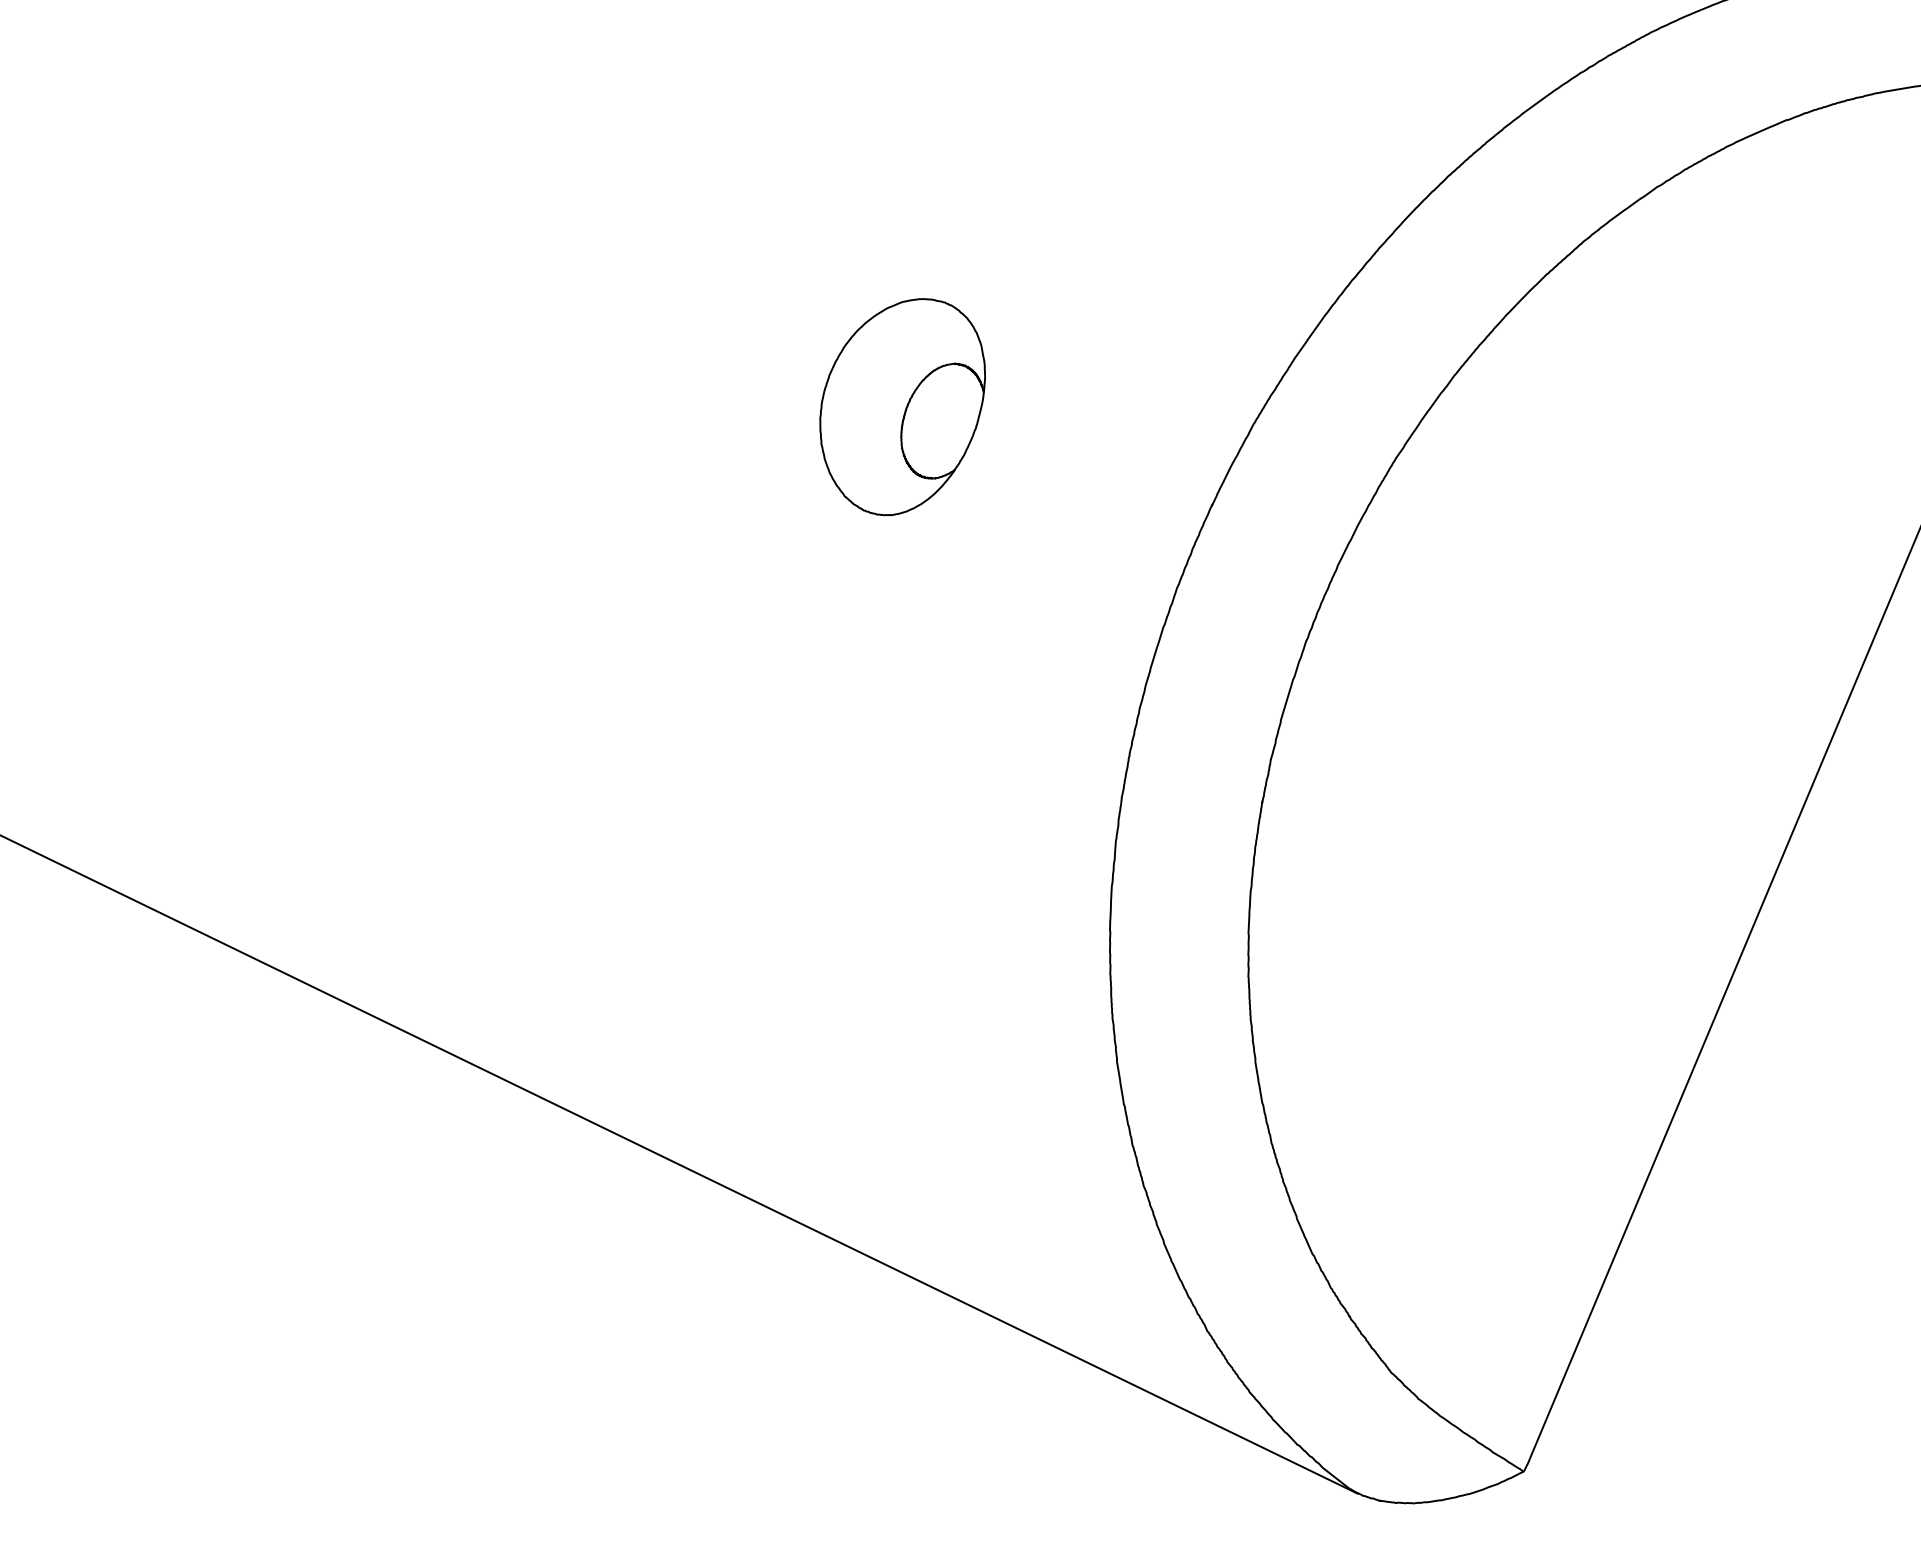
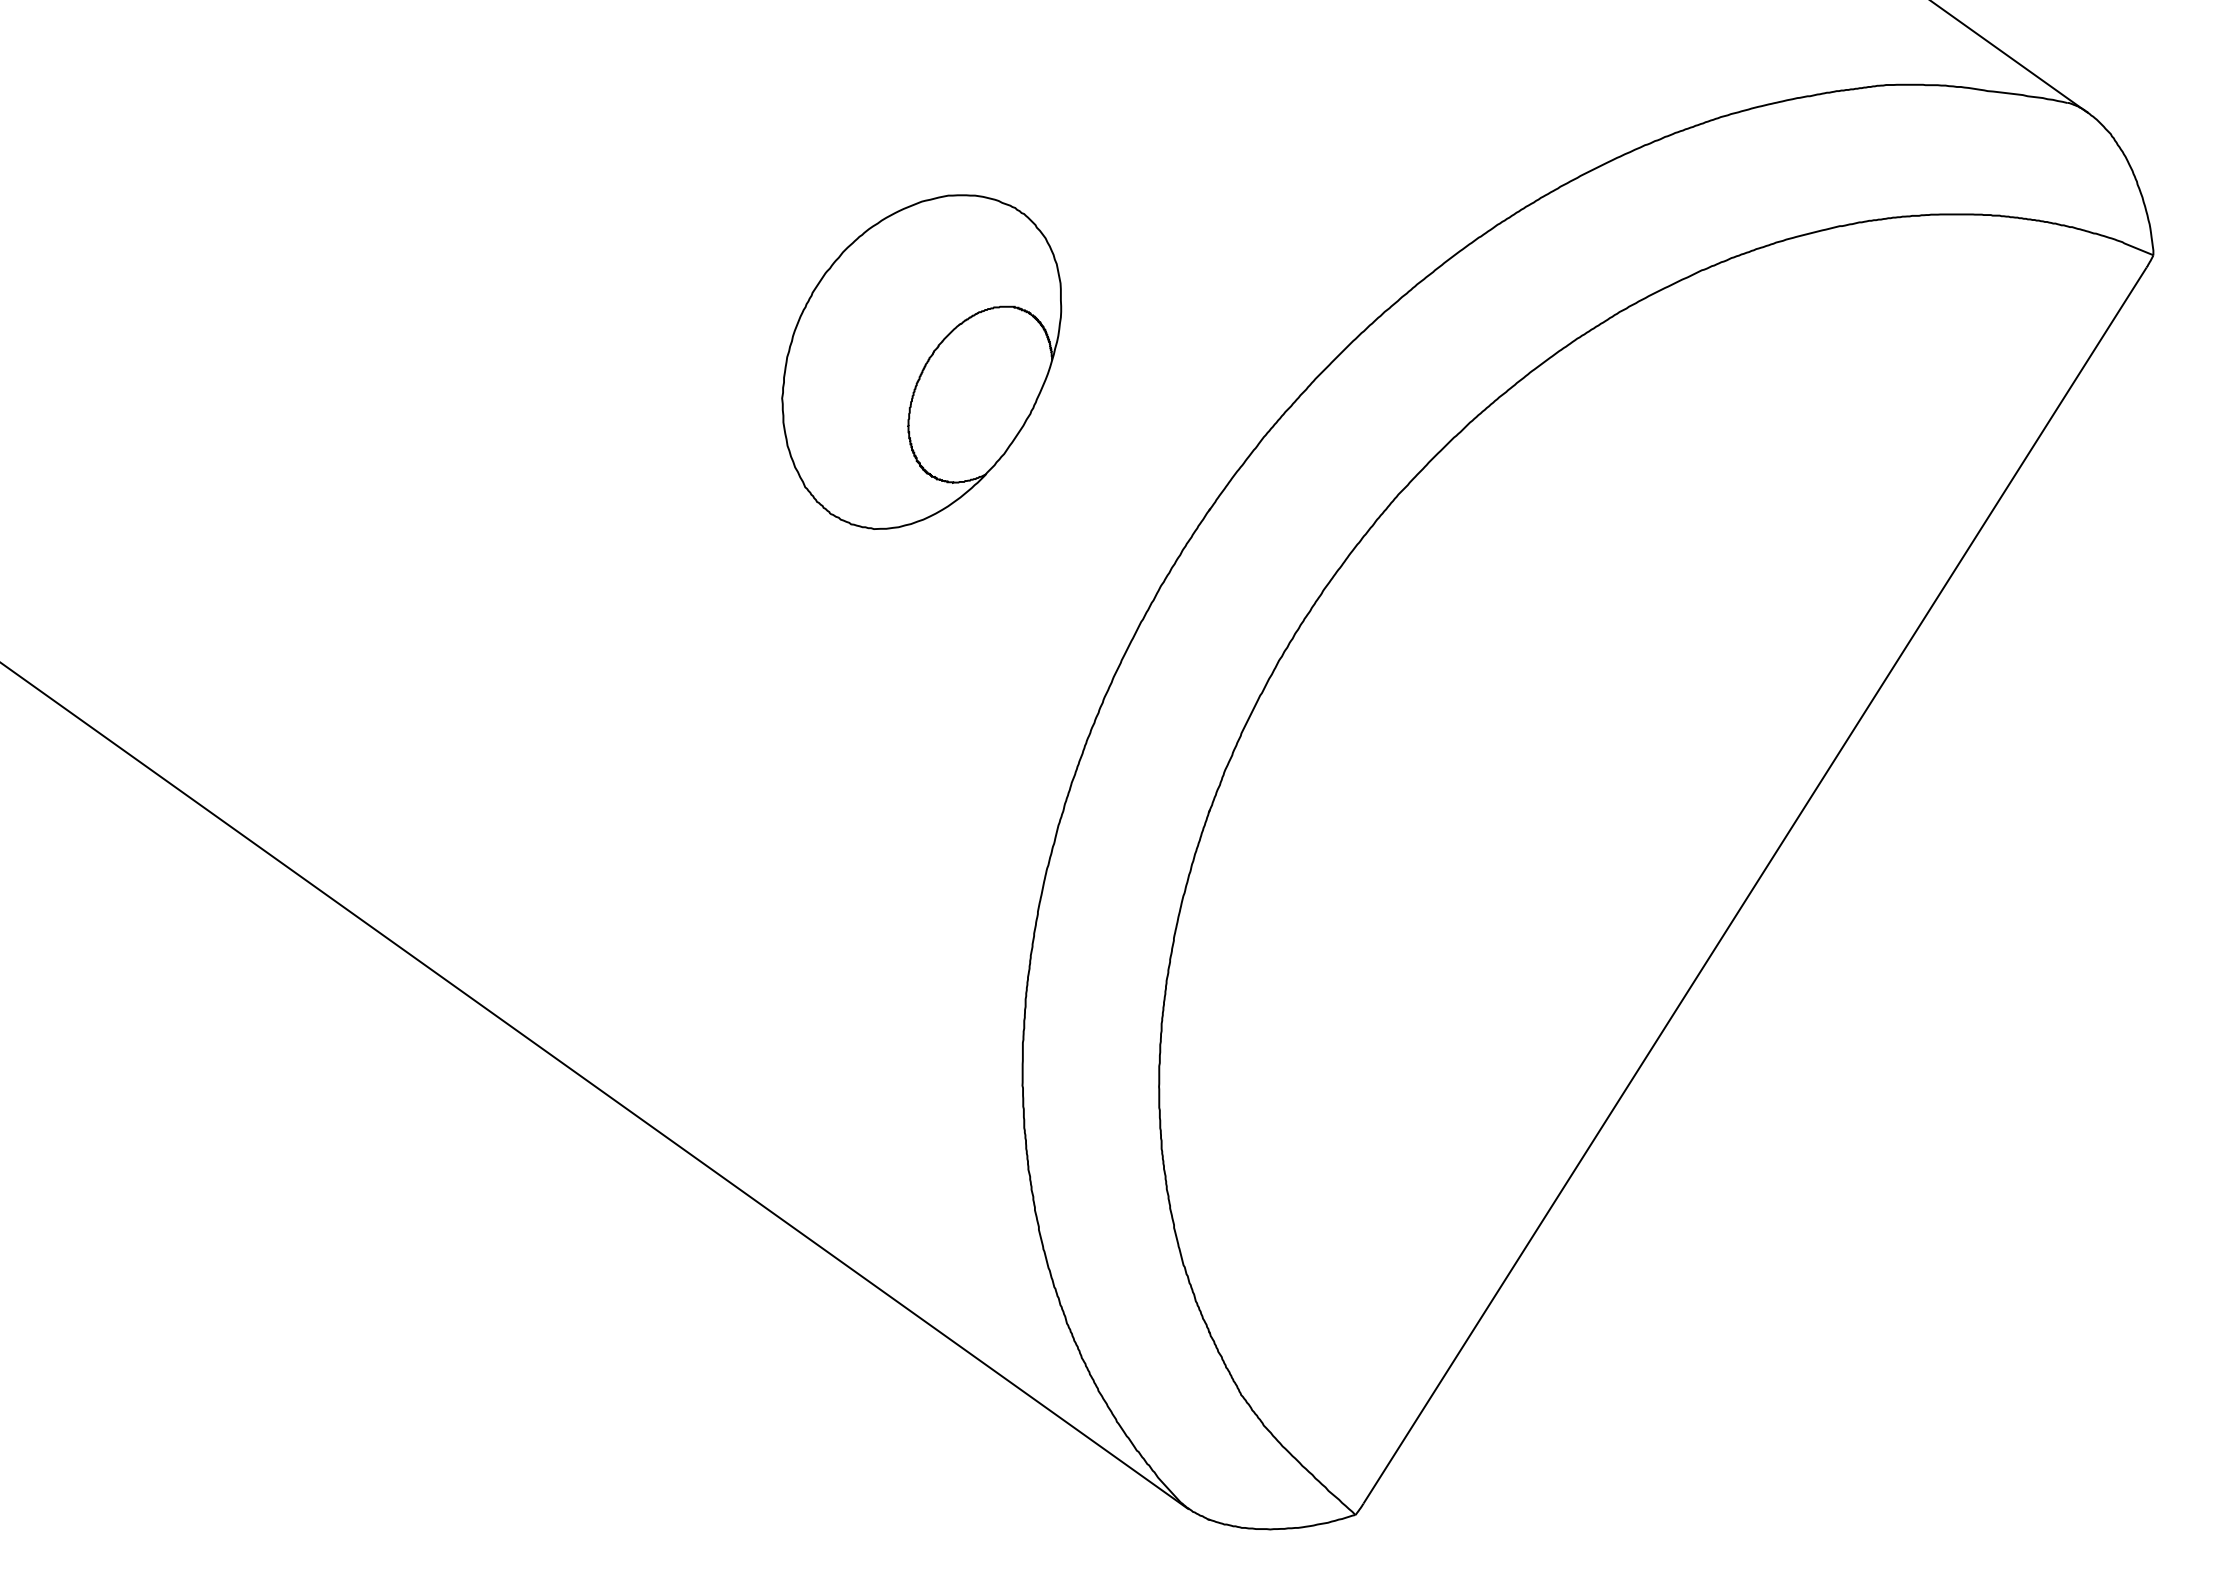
part: (903, 406) -> (921, 361), size x1.6

